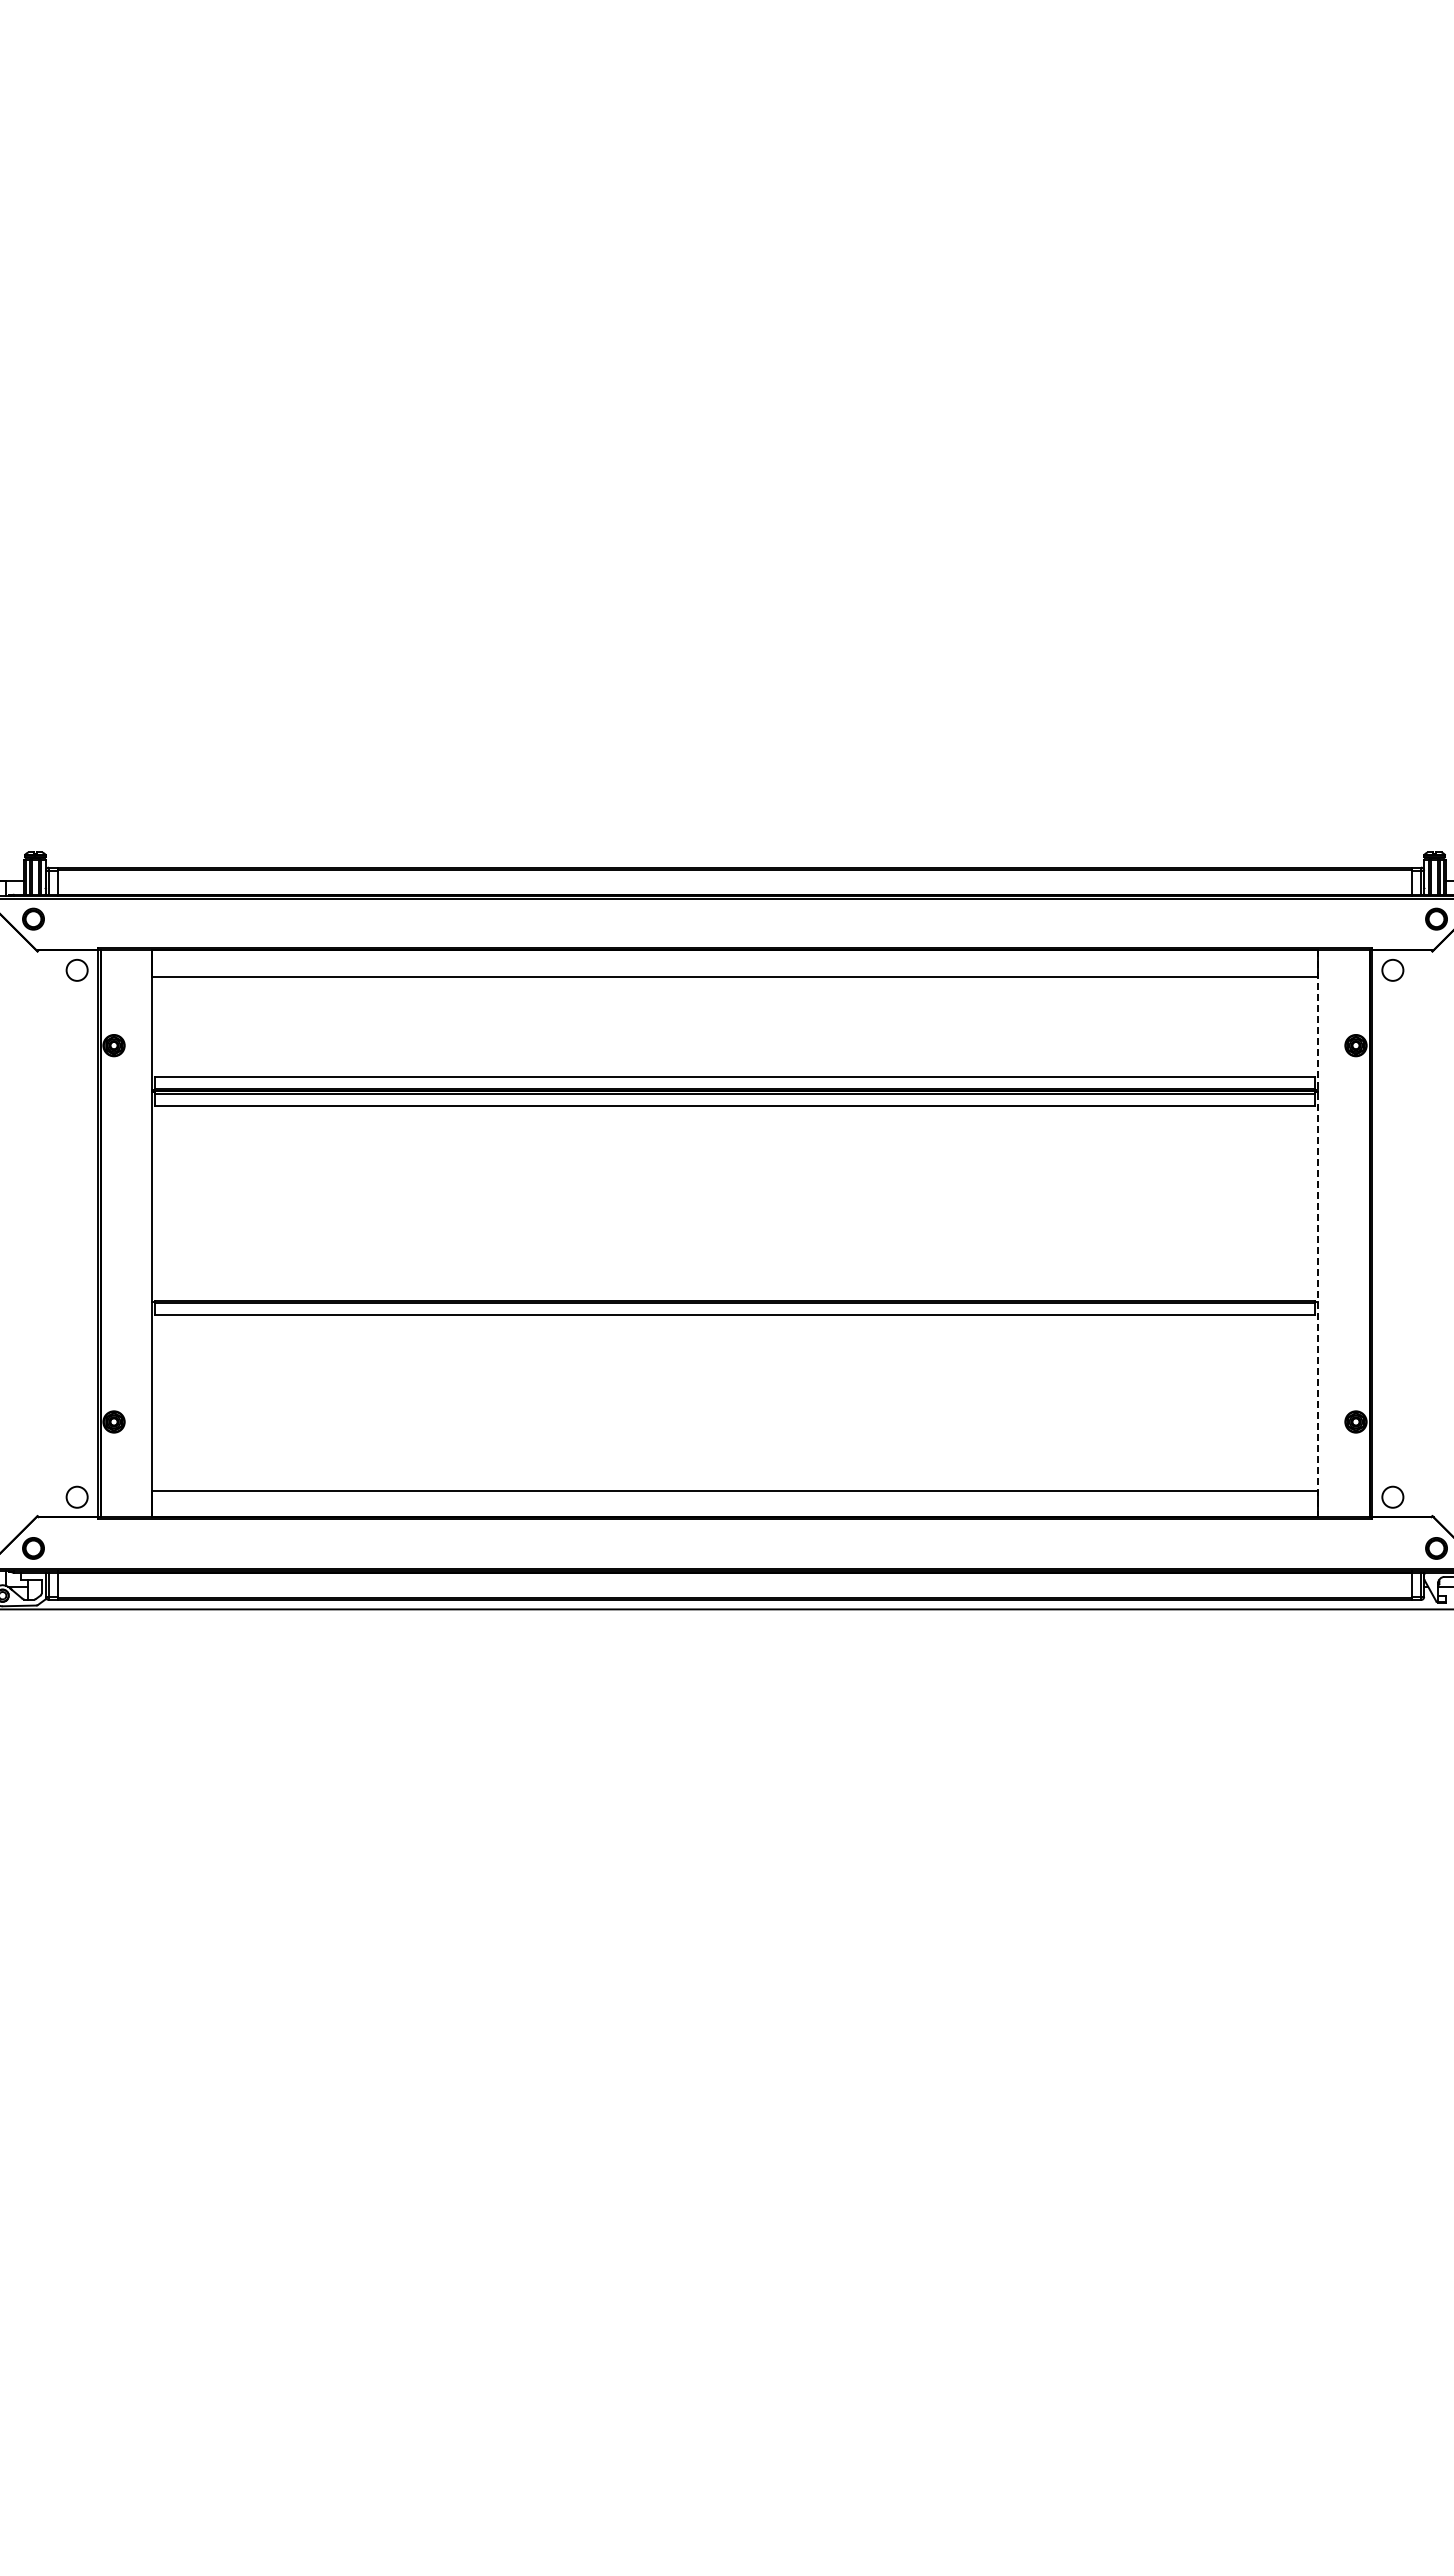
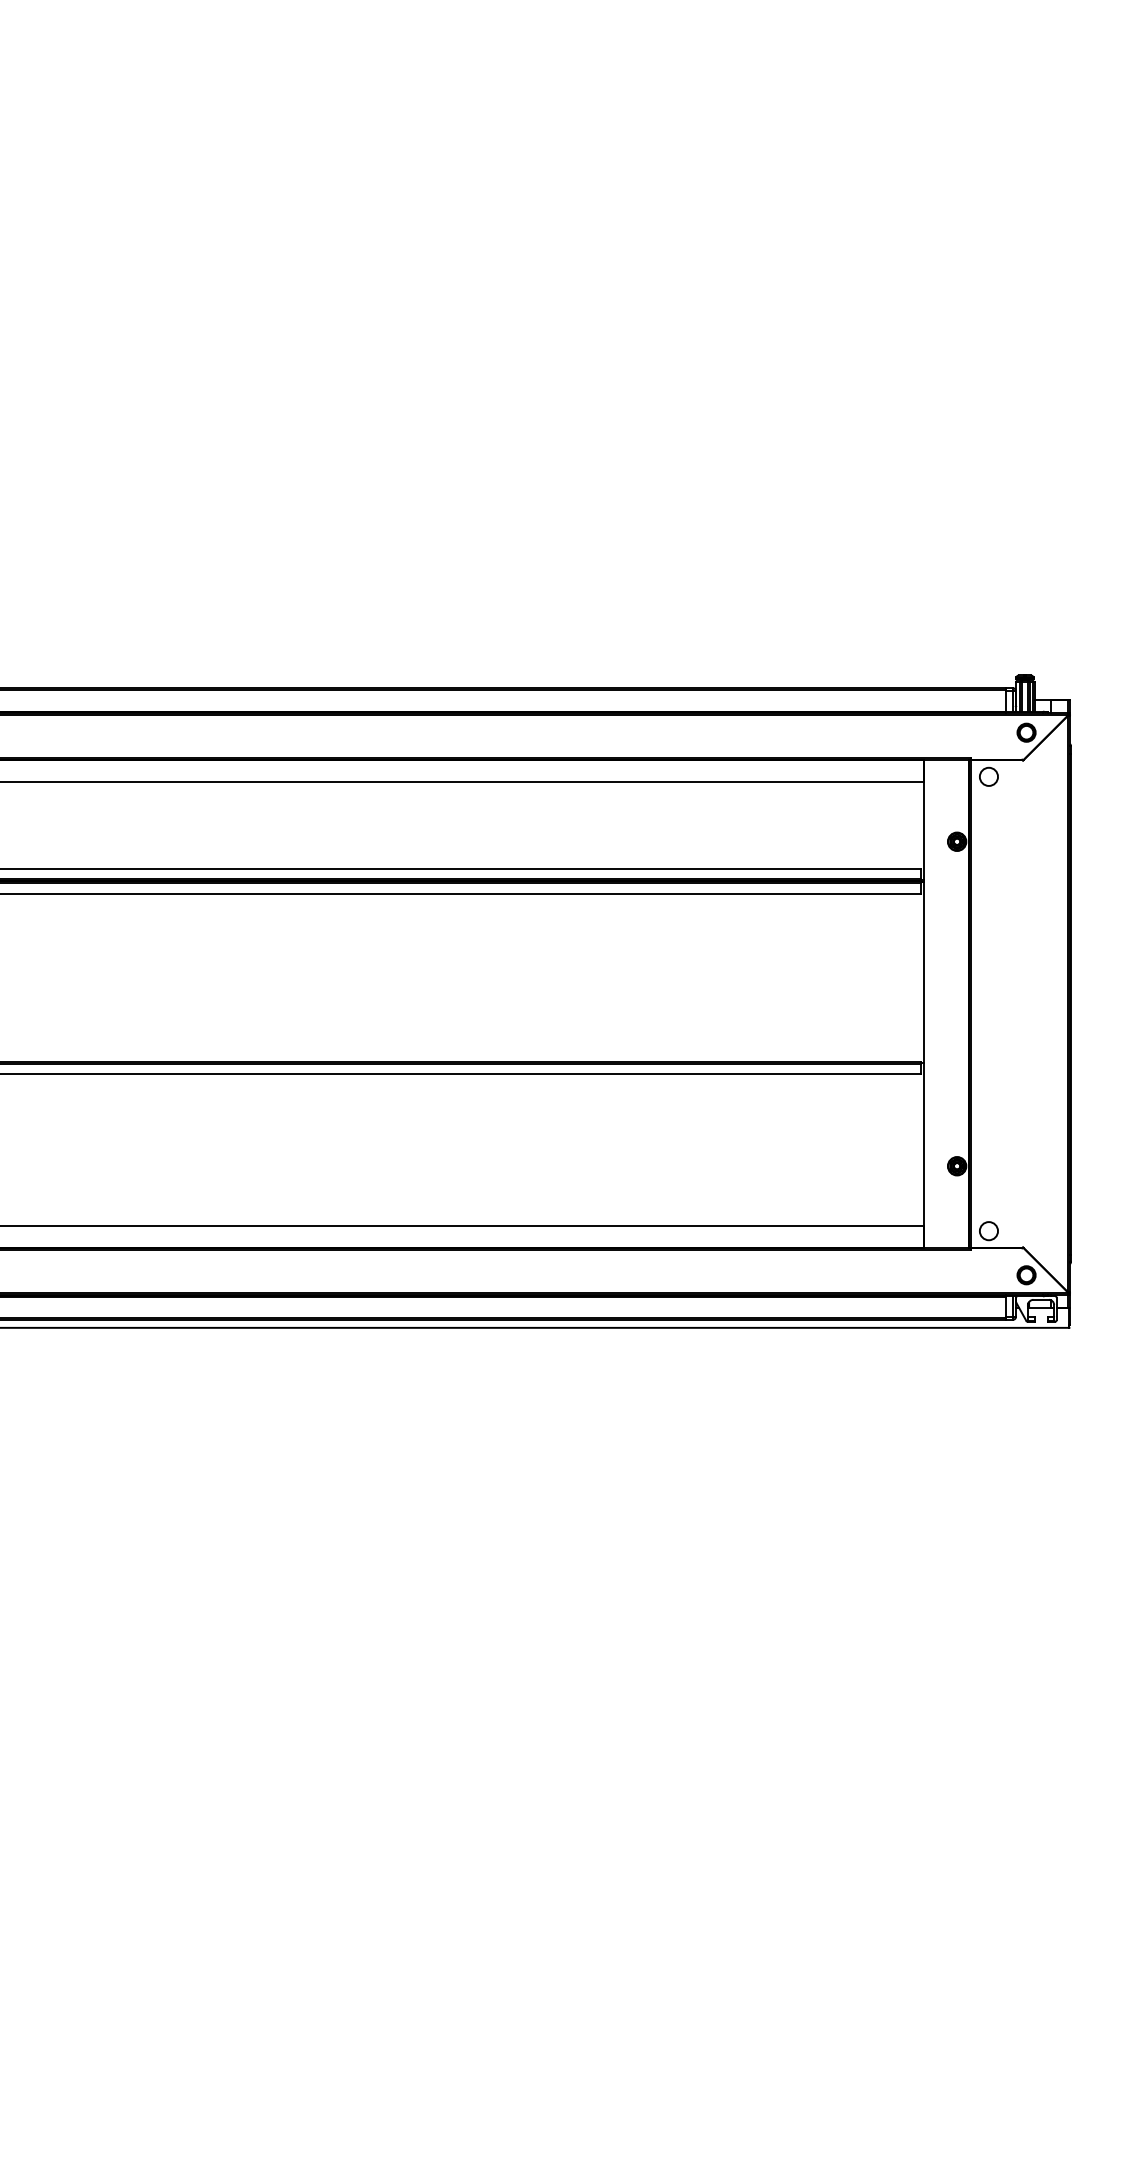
line: (1317, 1234) -> (923, 1004), dashed -> solid

